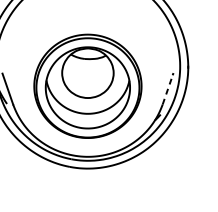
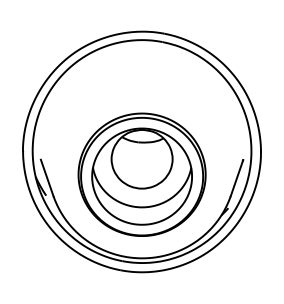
line: (168, 88) -> (237, 177), dashed -> solid

